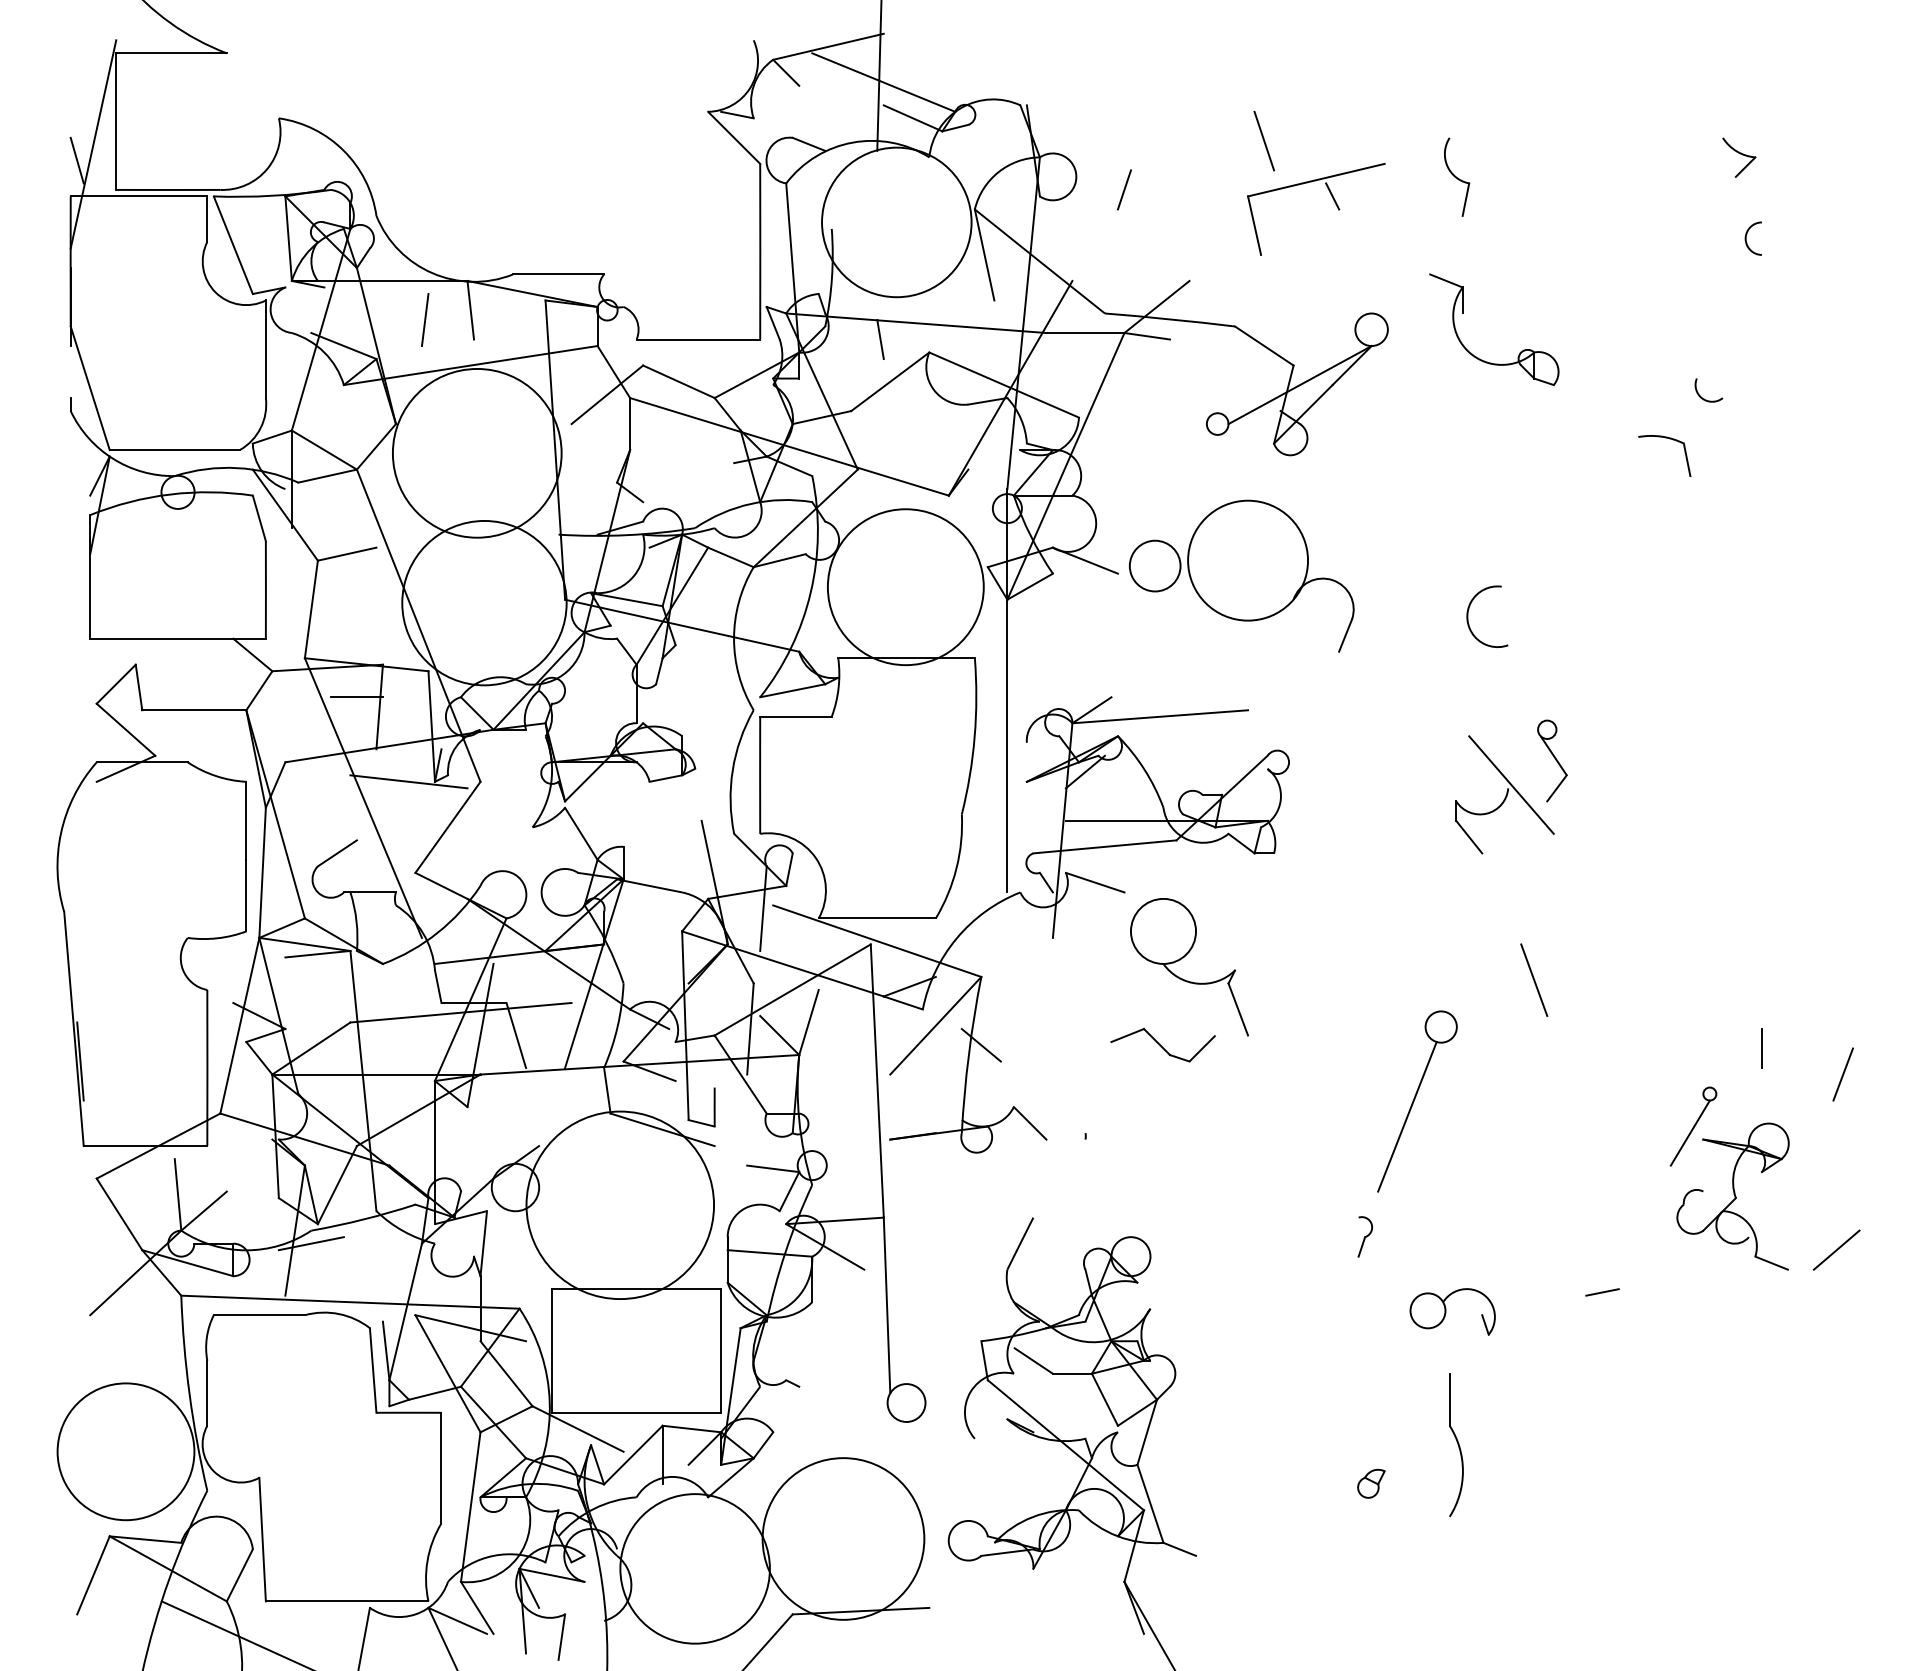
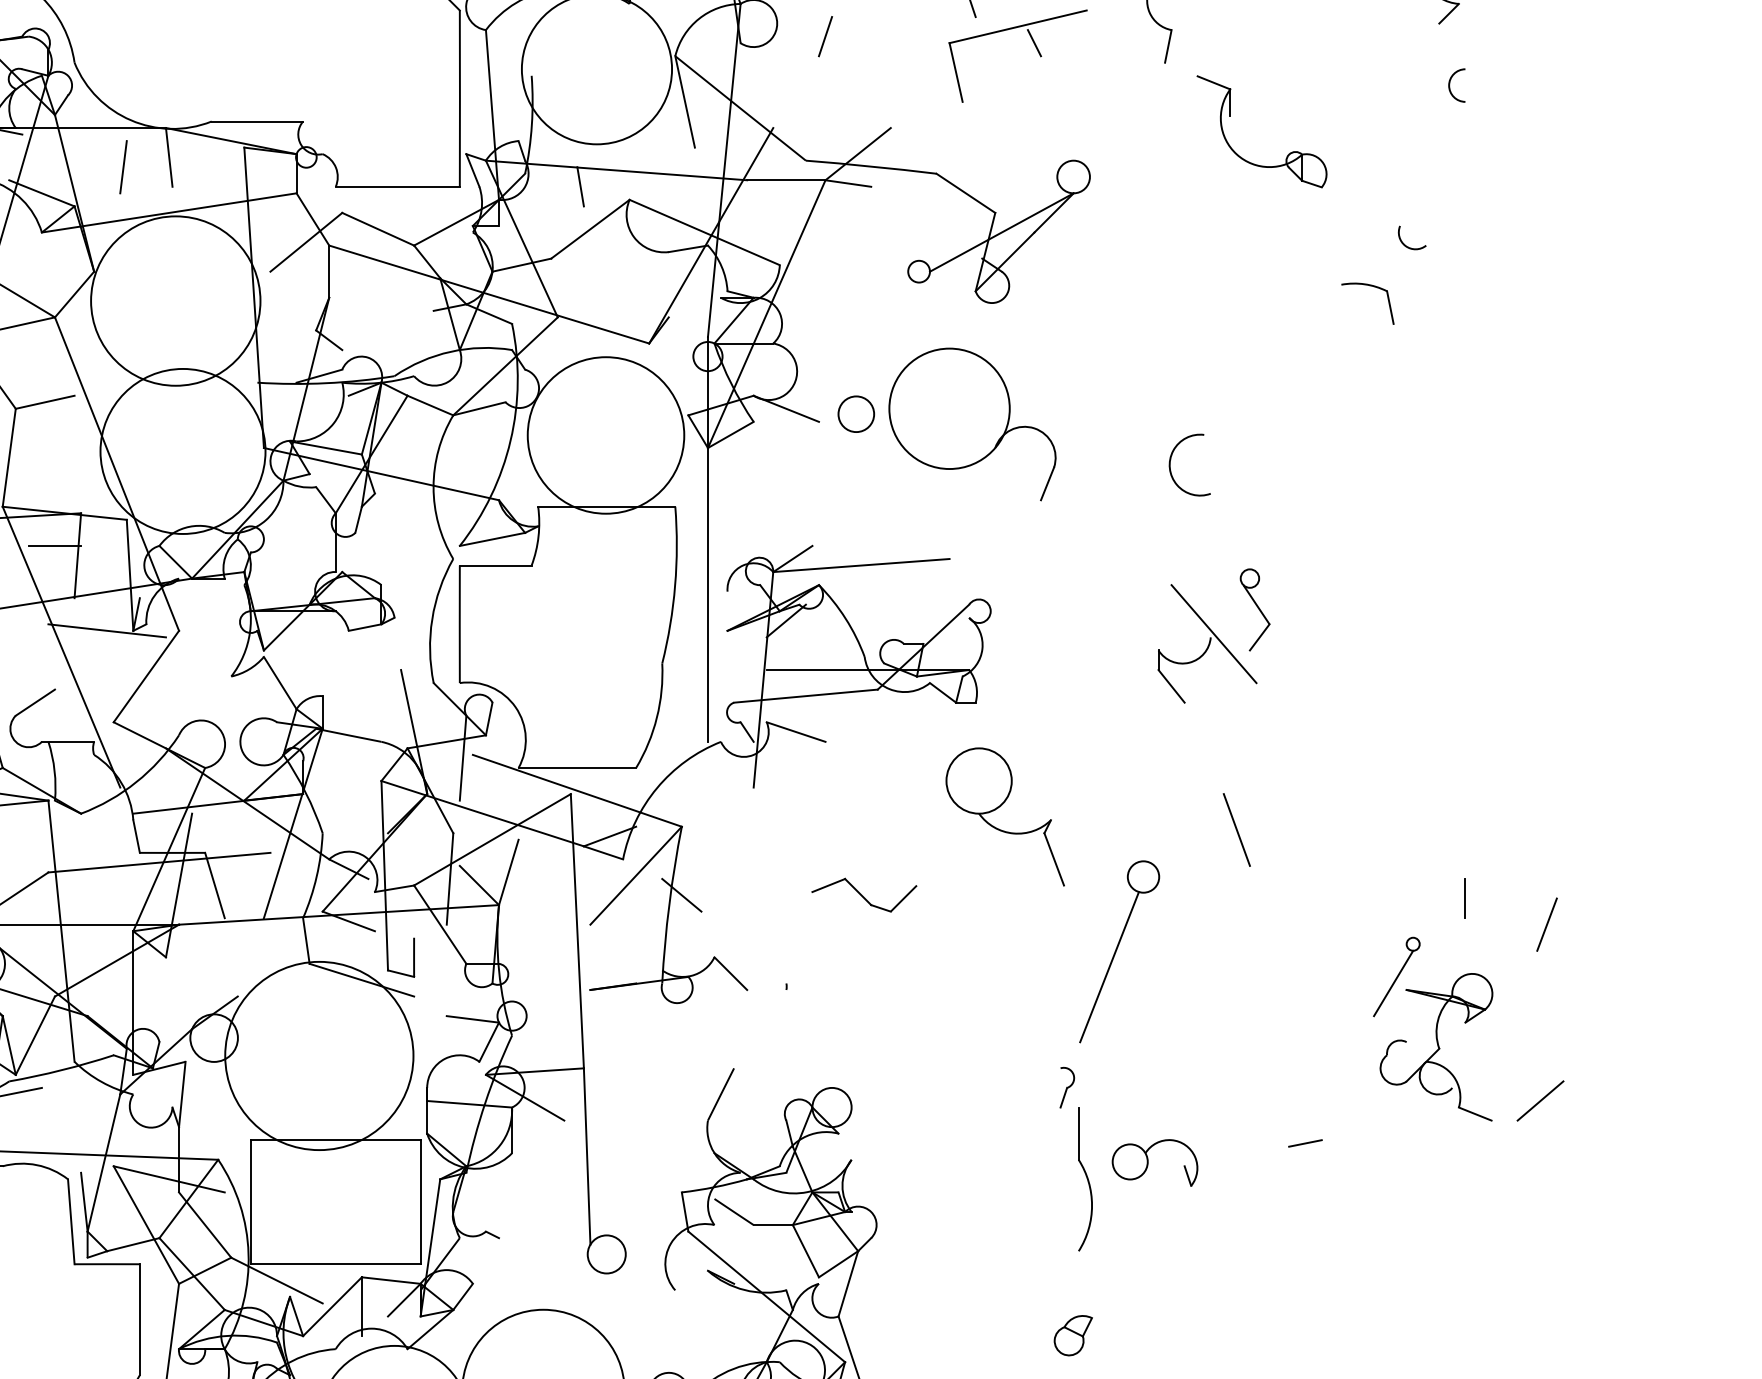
part: (1480, 358) -> (1248, 160), moved
circle: (1154, 565) -> (855, 413), size x0.7
part: (1183, 958) -> (999, 808), moved
part: (1456, 1445) -> (1085, 1179), moved
part: (1371, 1483) -> (1073, 1335), size x1.4

